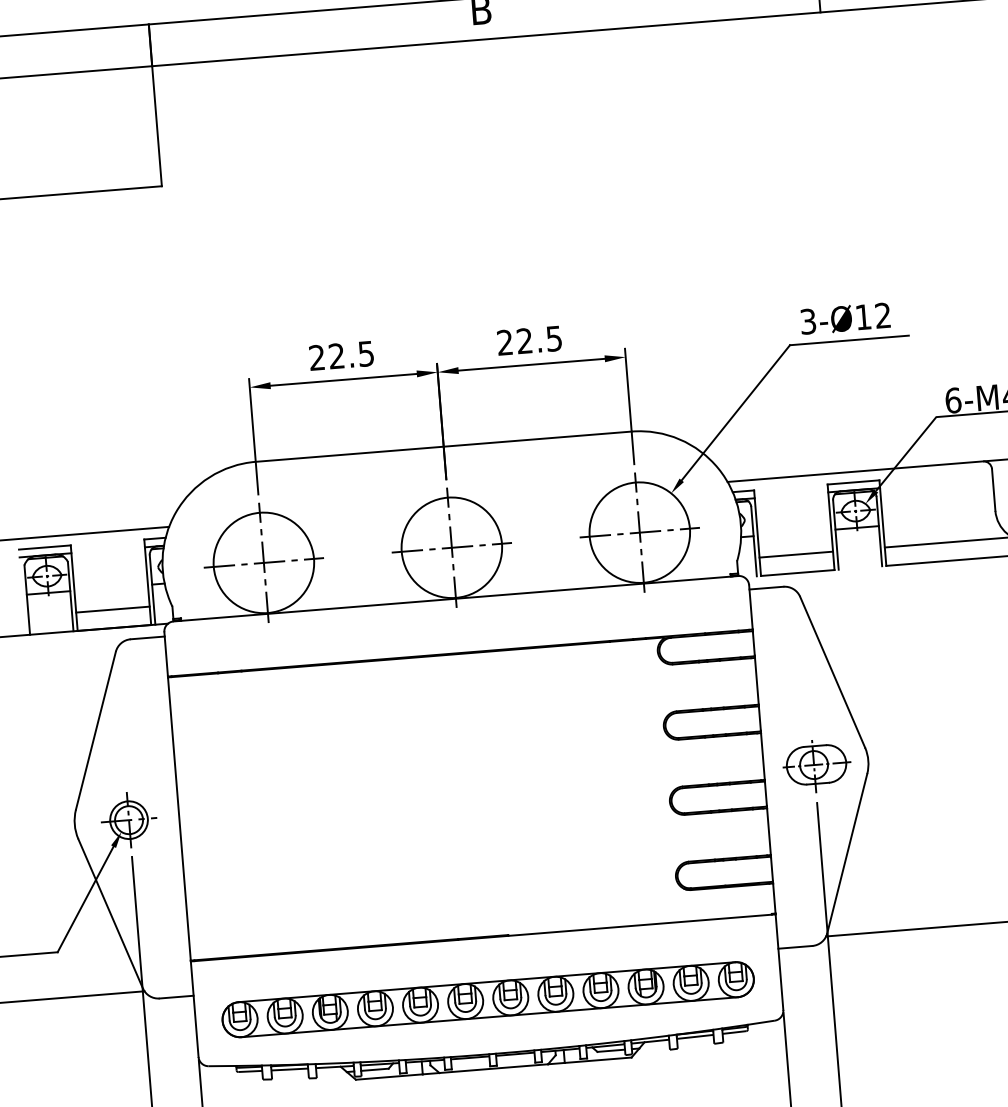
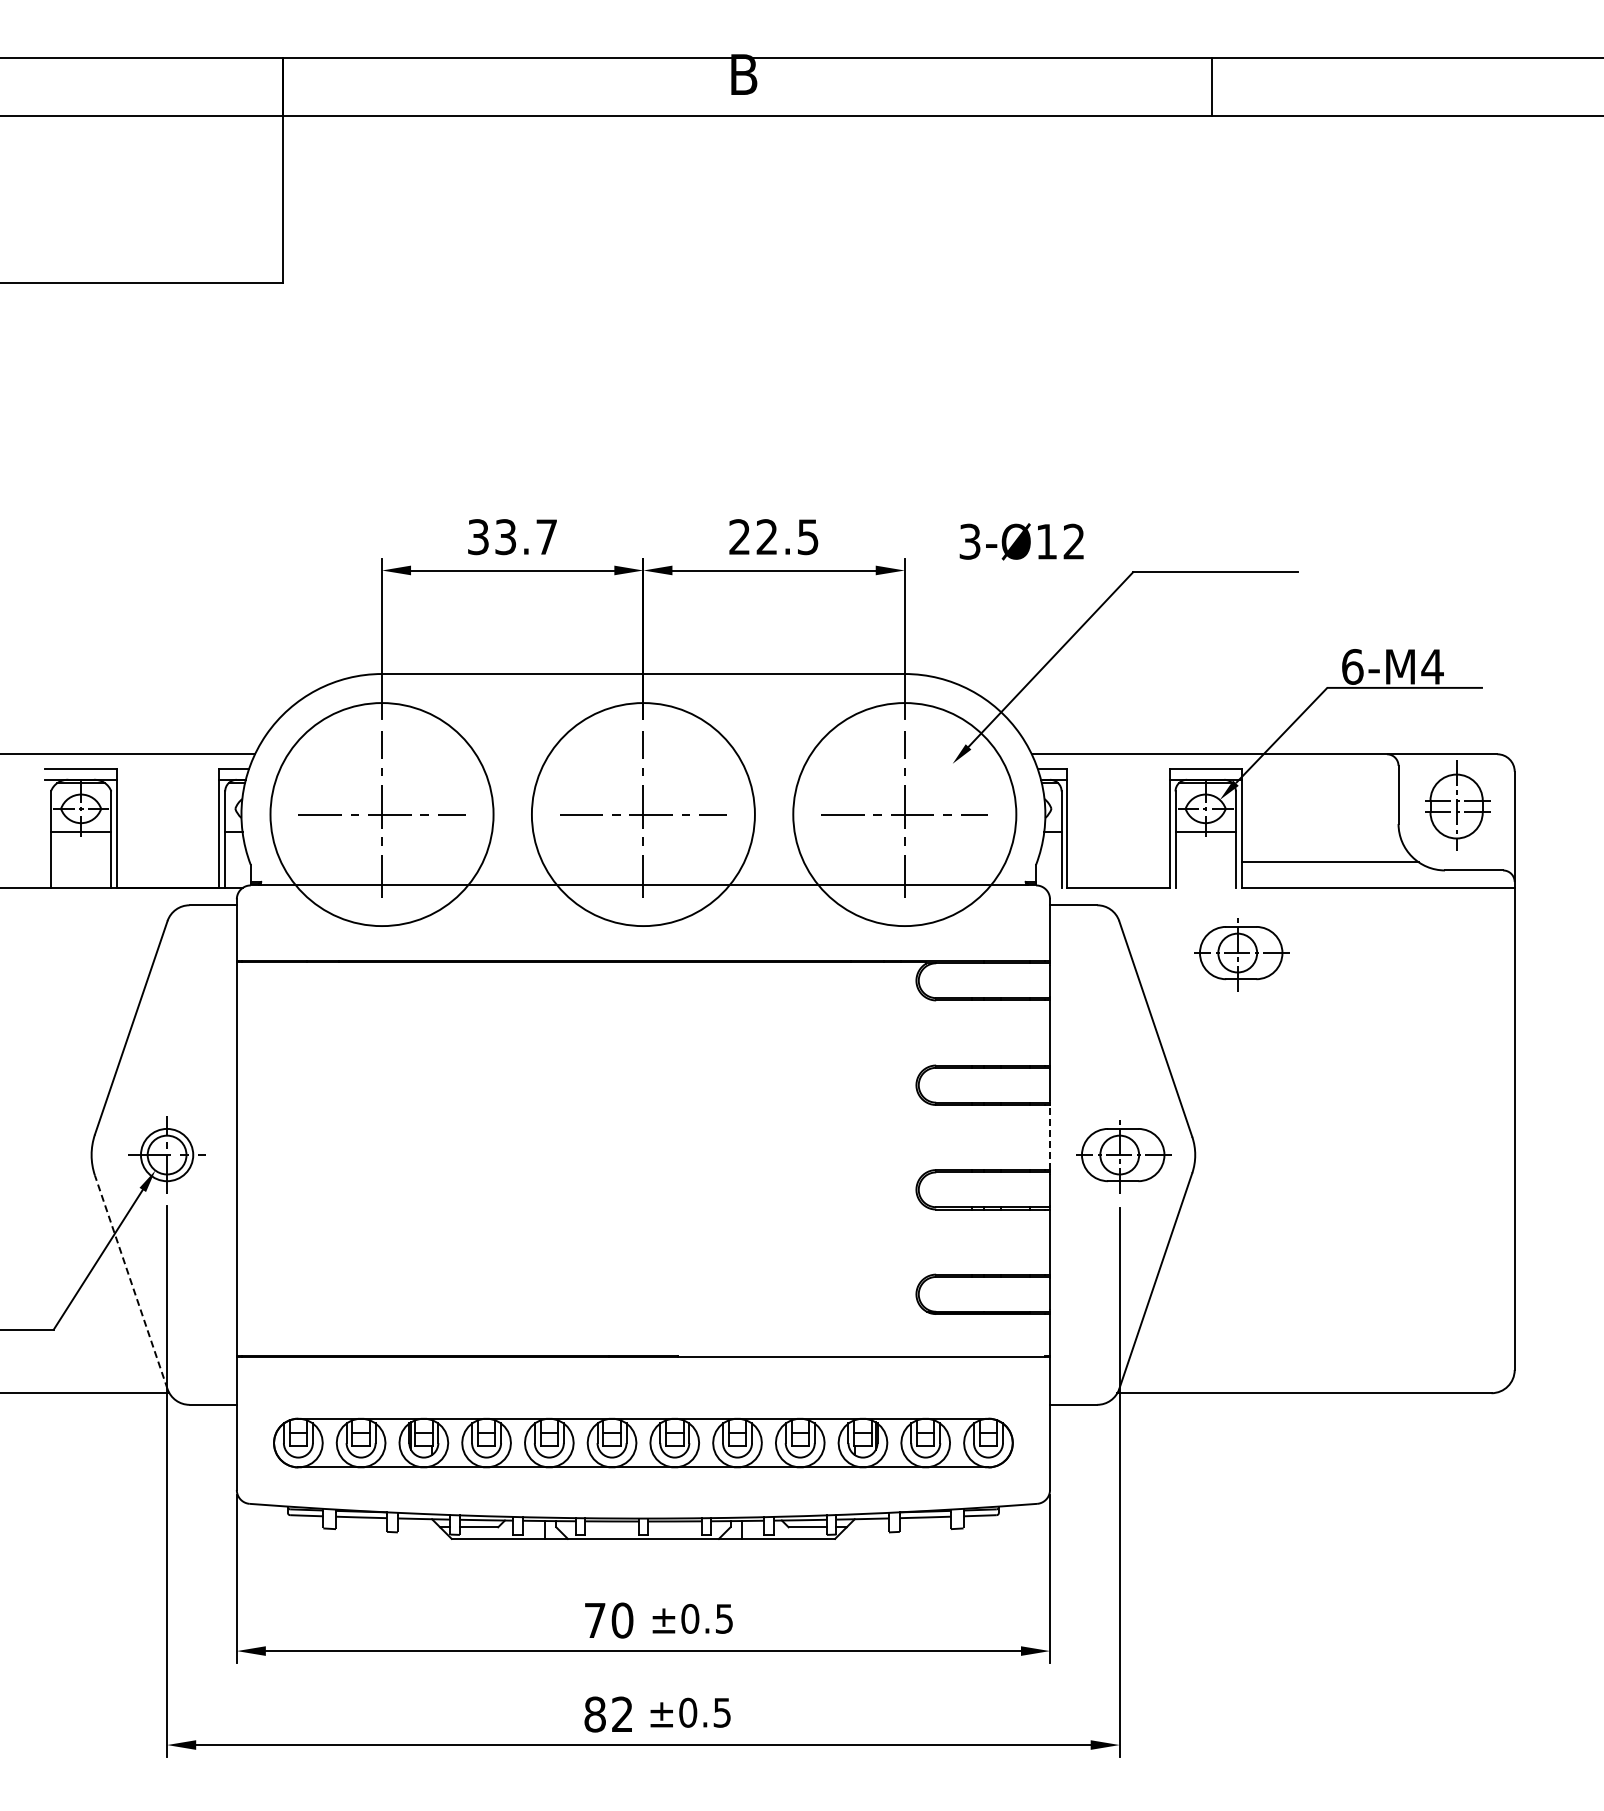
text: (845, 318) -> (1021, 541), moved
text: (341, 356) -> (512, 537), 22.5 -> 33.7
circle: (639, 532) -> (904, 814), size x1.6
circle: (451, 547) -> (643, 814), size x1.6
line: (796, 554) -> (1118, 862), removed
circle: (263, 562) -> (381, 814), size x1.6
line: (113, 609) -> (168, 862), removed
part: (890, 613) -> (1241, 954), added
line: (763, 756) -> (1050, 1137), solid -> dashed
line: (110, 913) -> (131, 1282), solid -> dashed

